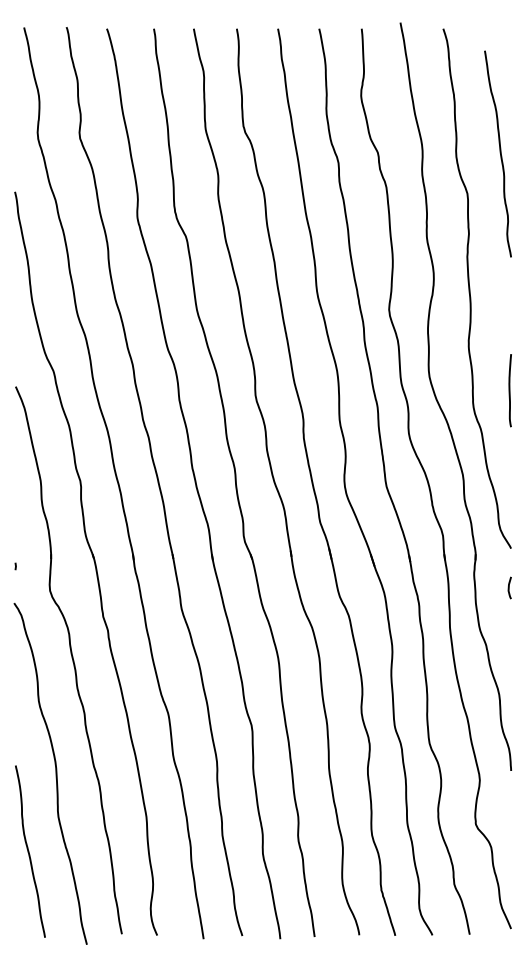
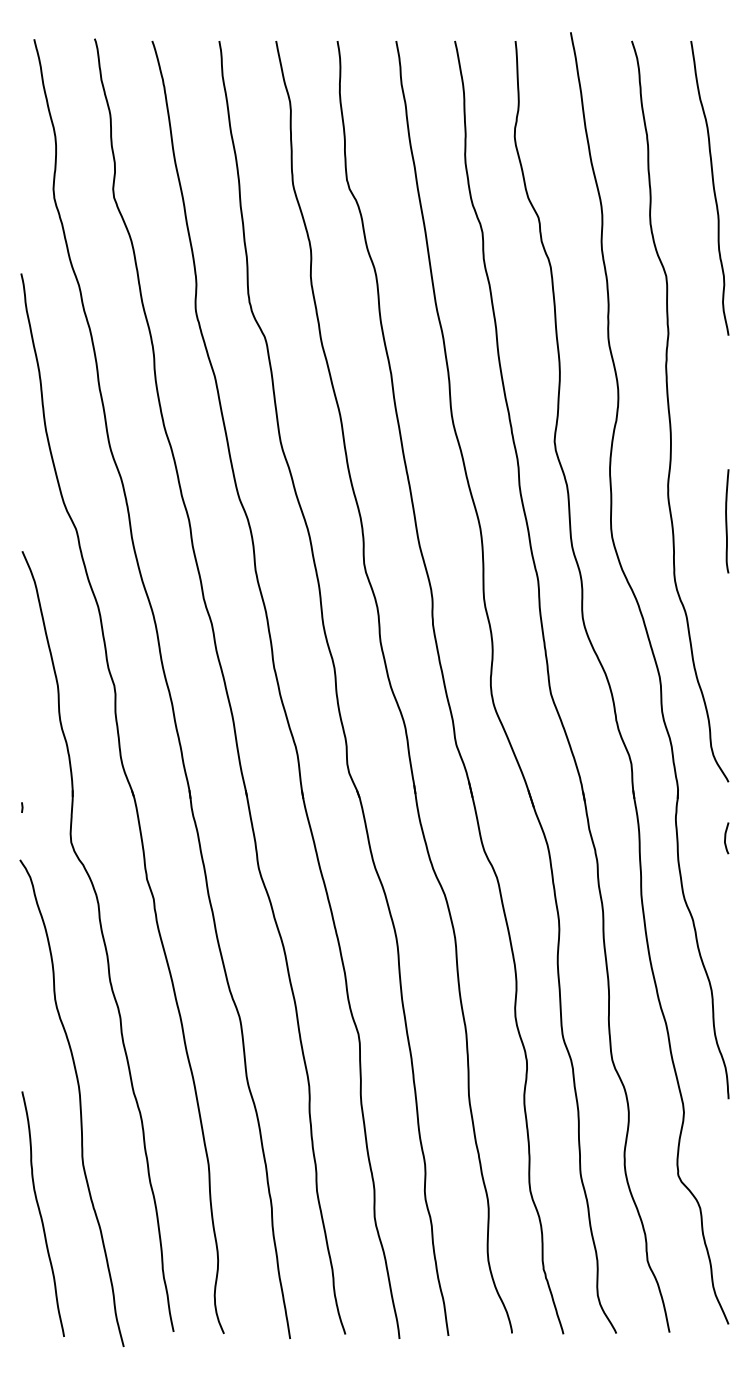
curve: (499, 152) -> (711, 186), moved
line: (509, 390) -> (726, 521), moved

